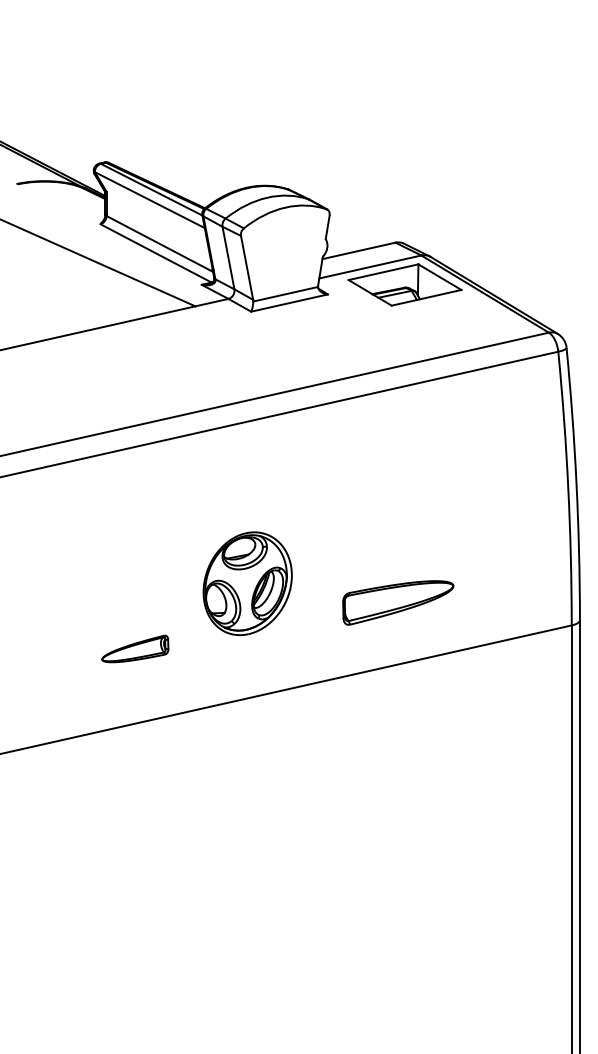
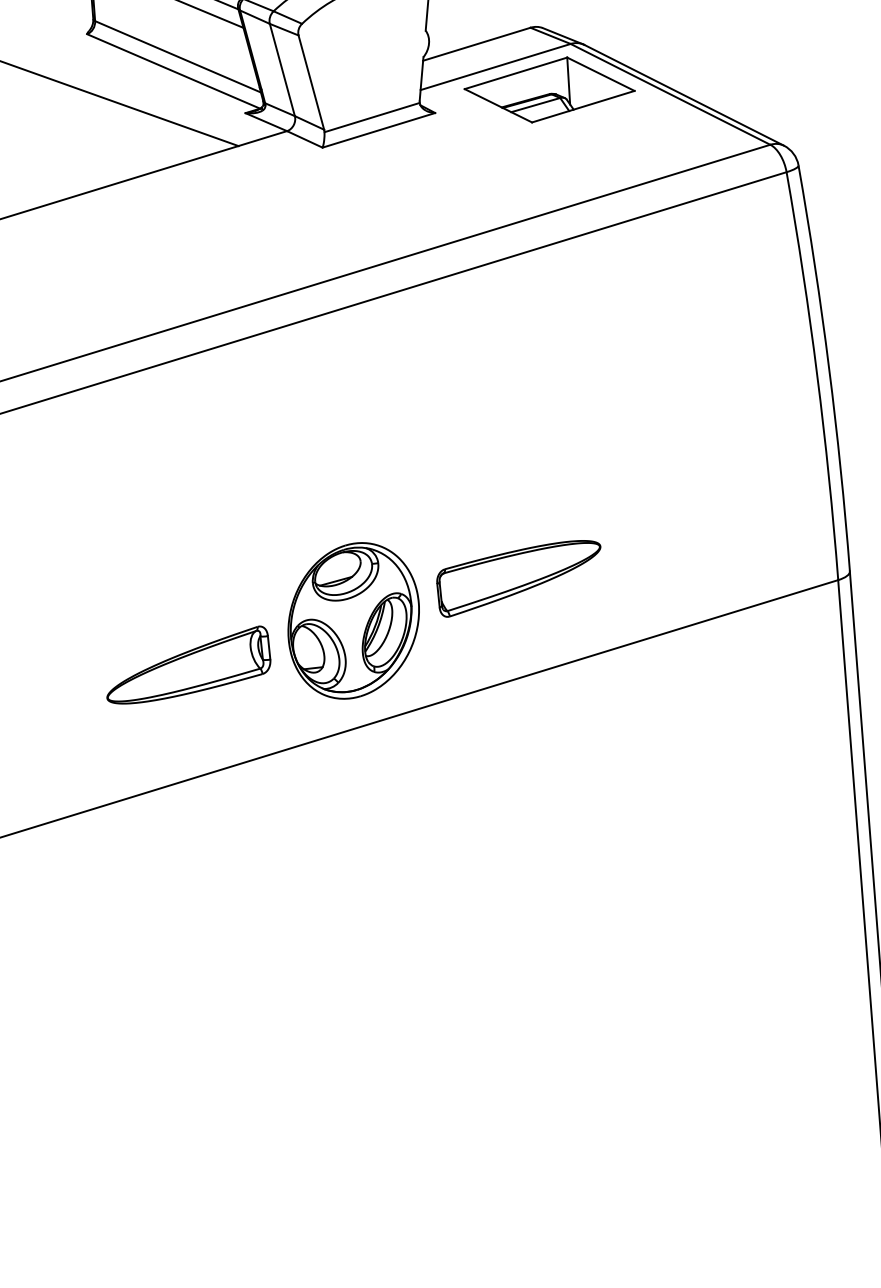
part: (247, 583) -> (353, 620), moved
part: (398, 602) -> (520, 577), moved
part: (135, 648) -> (188, 664), size x1.67

